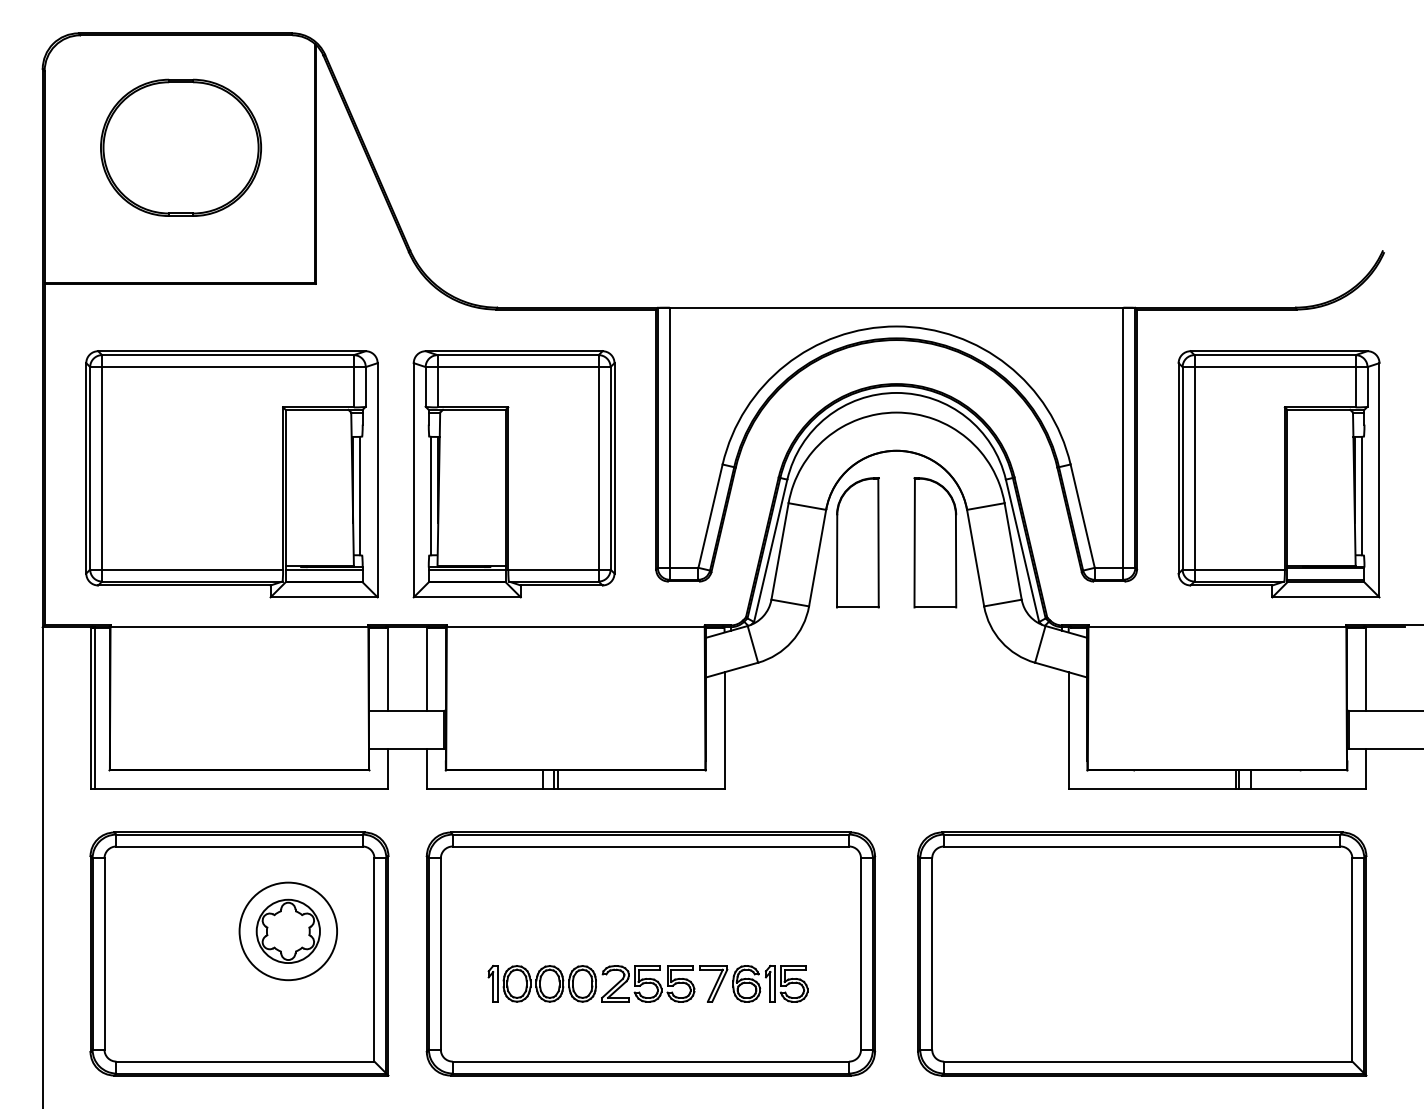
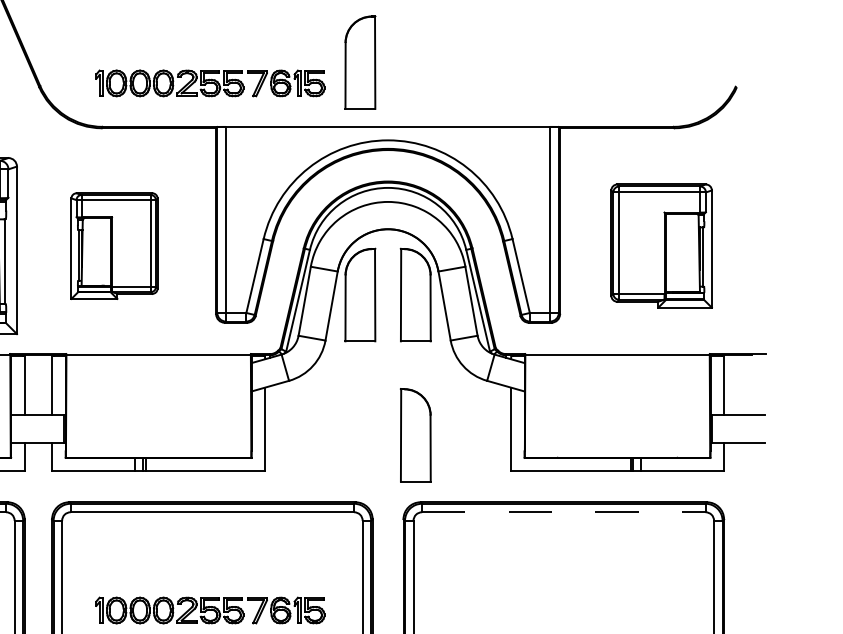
part: (857, 217) -> (360, 62), added
part: (647, 246) -> (209, 83), added
part: (513, 474) -> (114, 246), size x0.6
part: (1278, 474) -> (661, 246), size x0.7
part: (935, 738) -> (415, 435), added
line: (1142, 846) -> (563, 512), solid -> dashed

